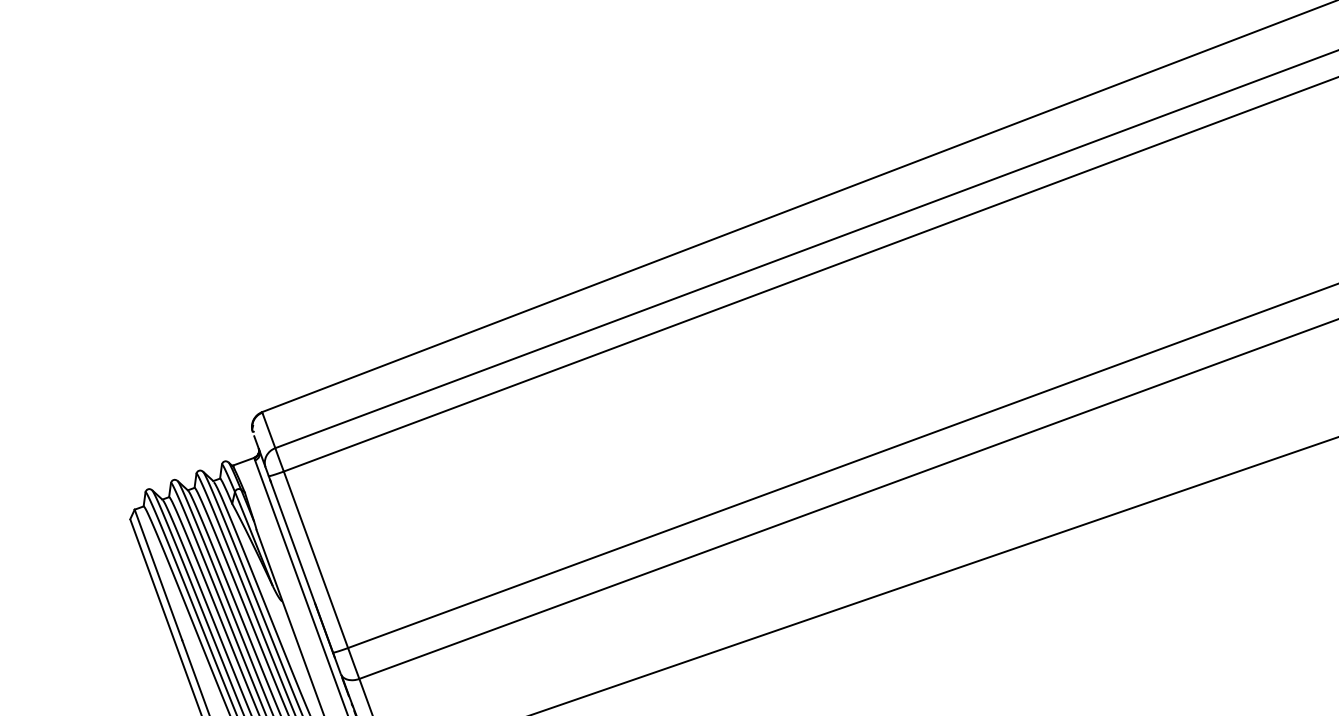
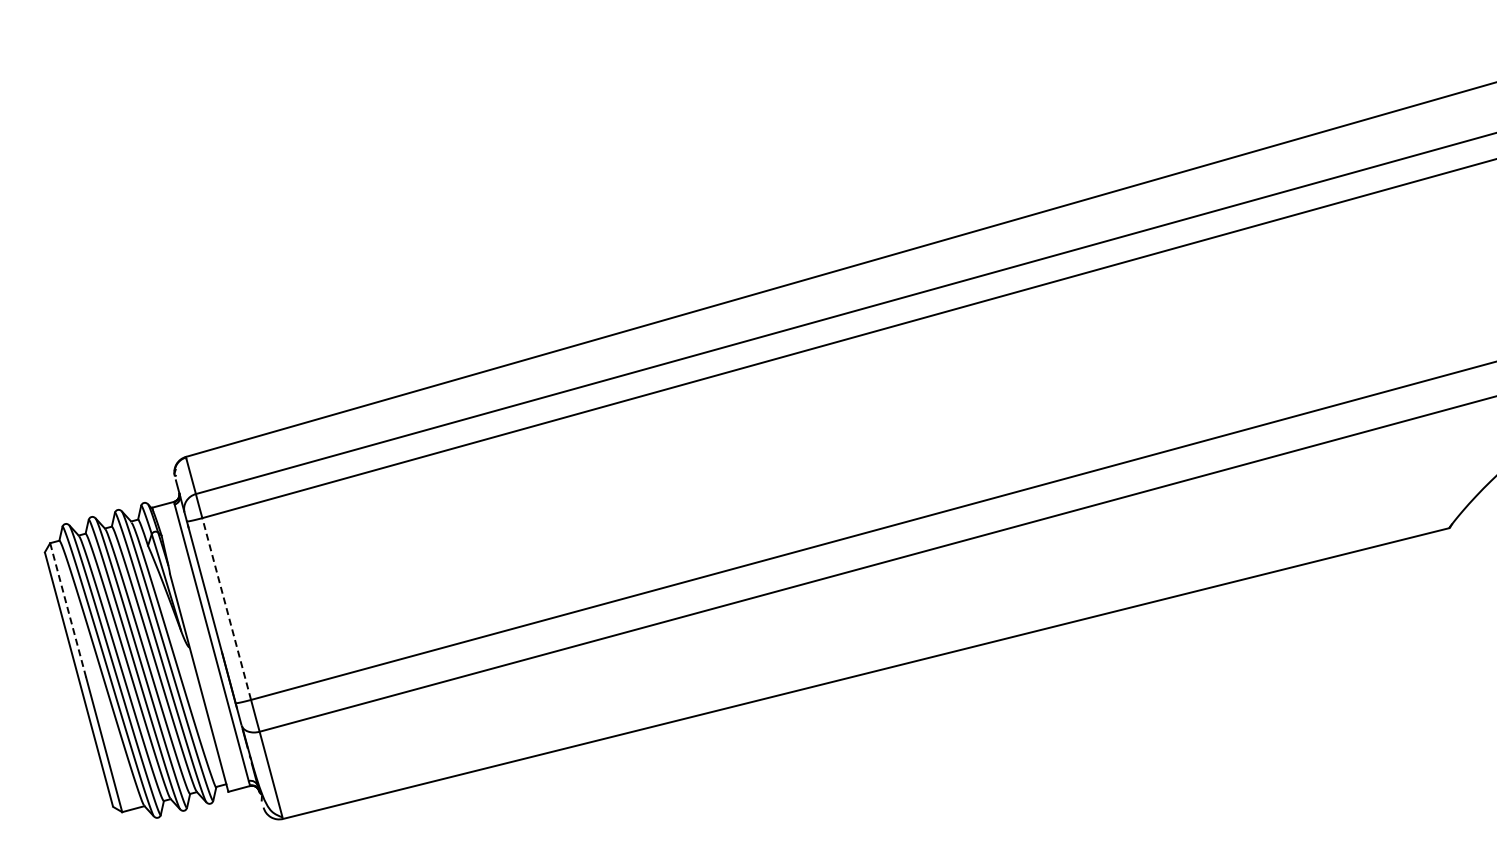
line: (315, 559) -> (226, 608), solid -> dashed
line: (158, 575) -> (68, 610), solid -> dashed

